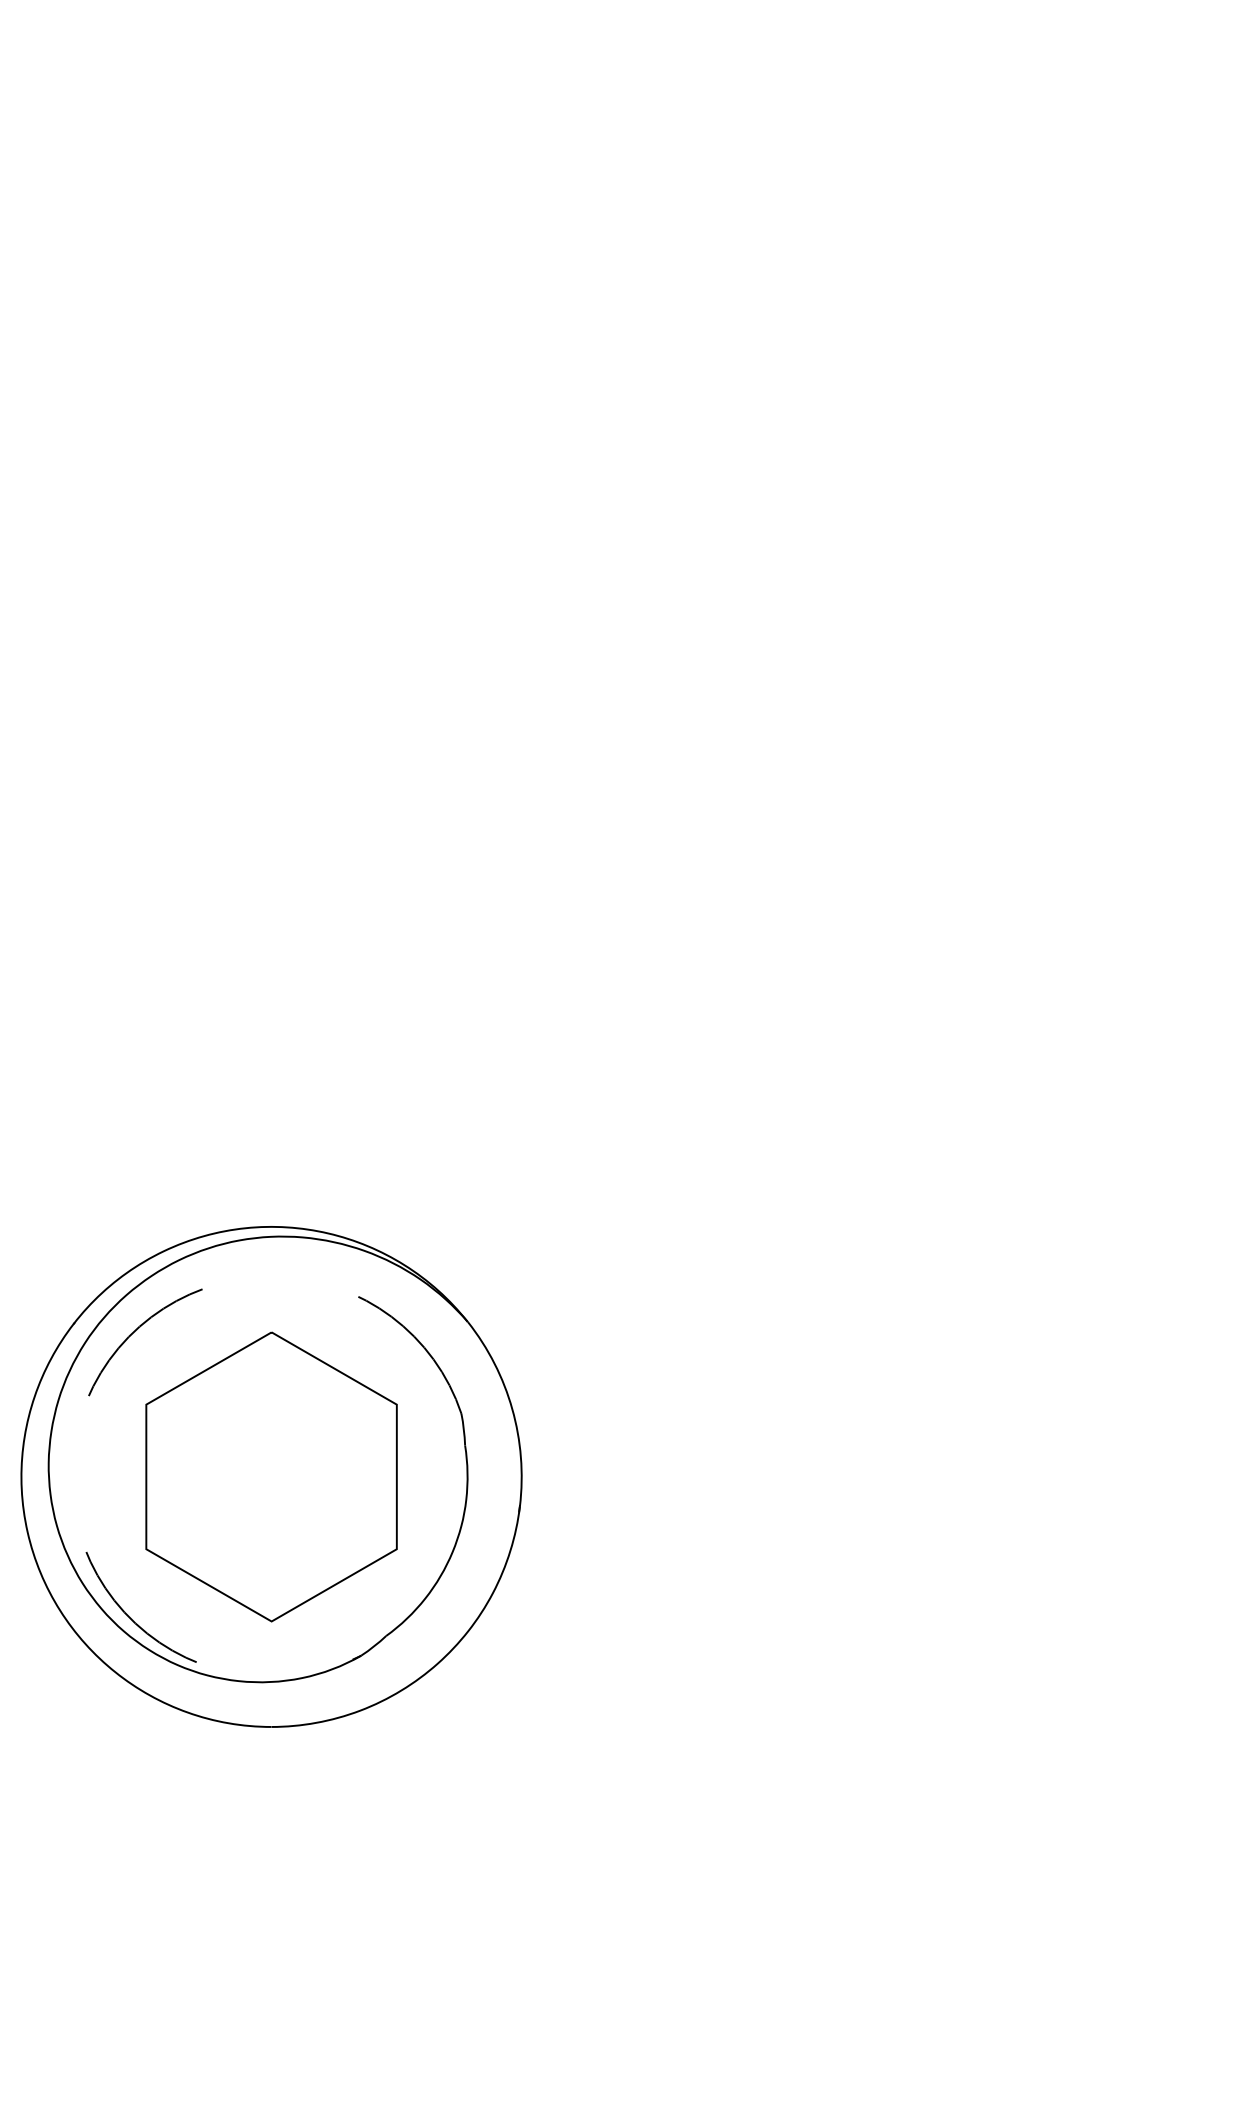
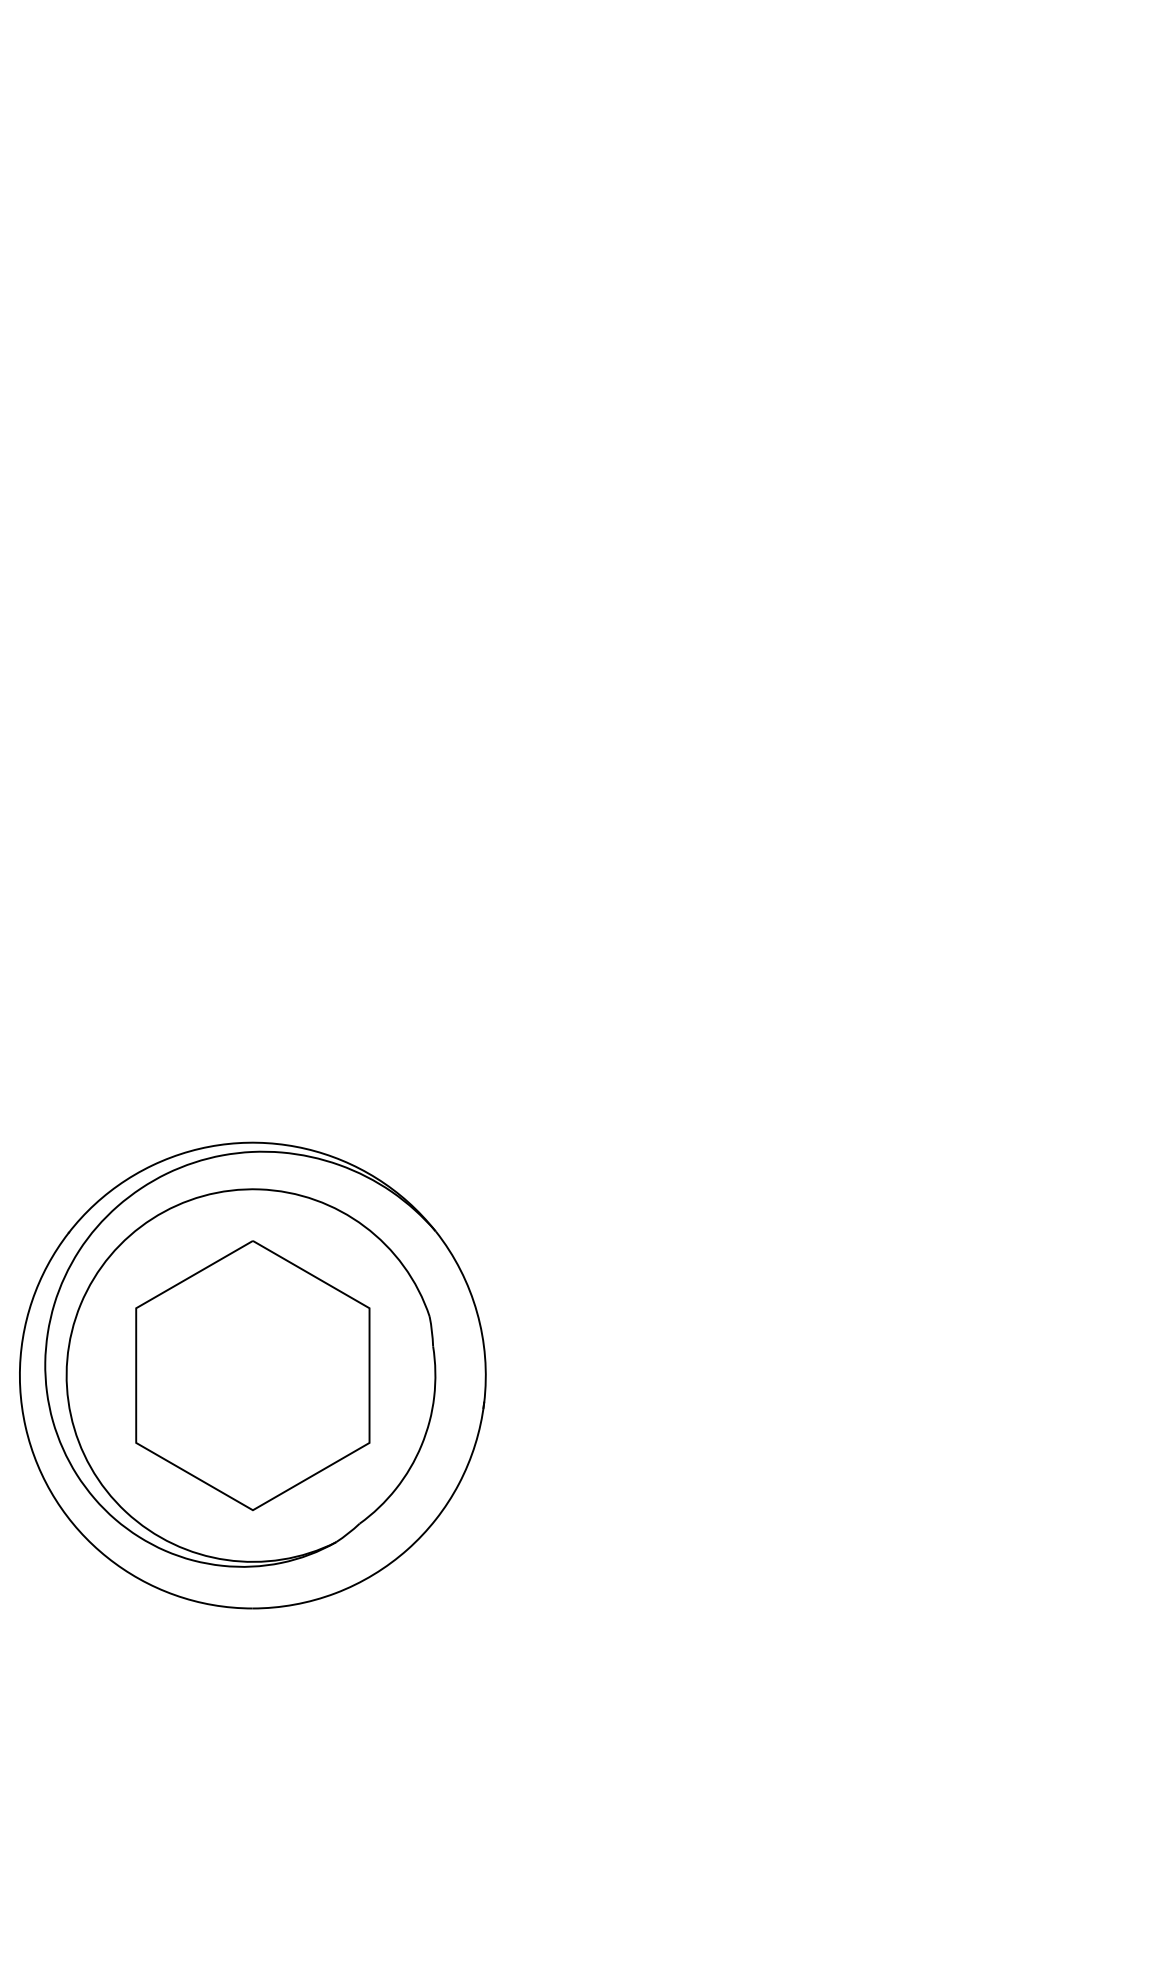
arc: (86, 1400) -> (80, 1304), dashed -> solid

